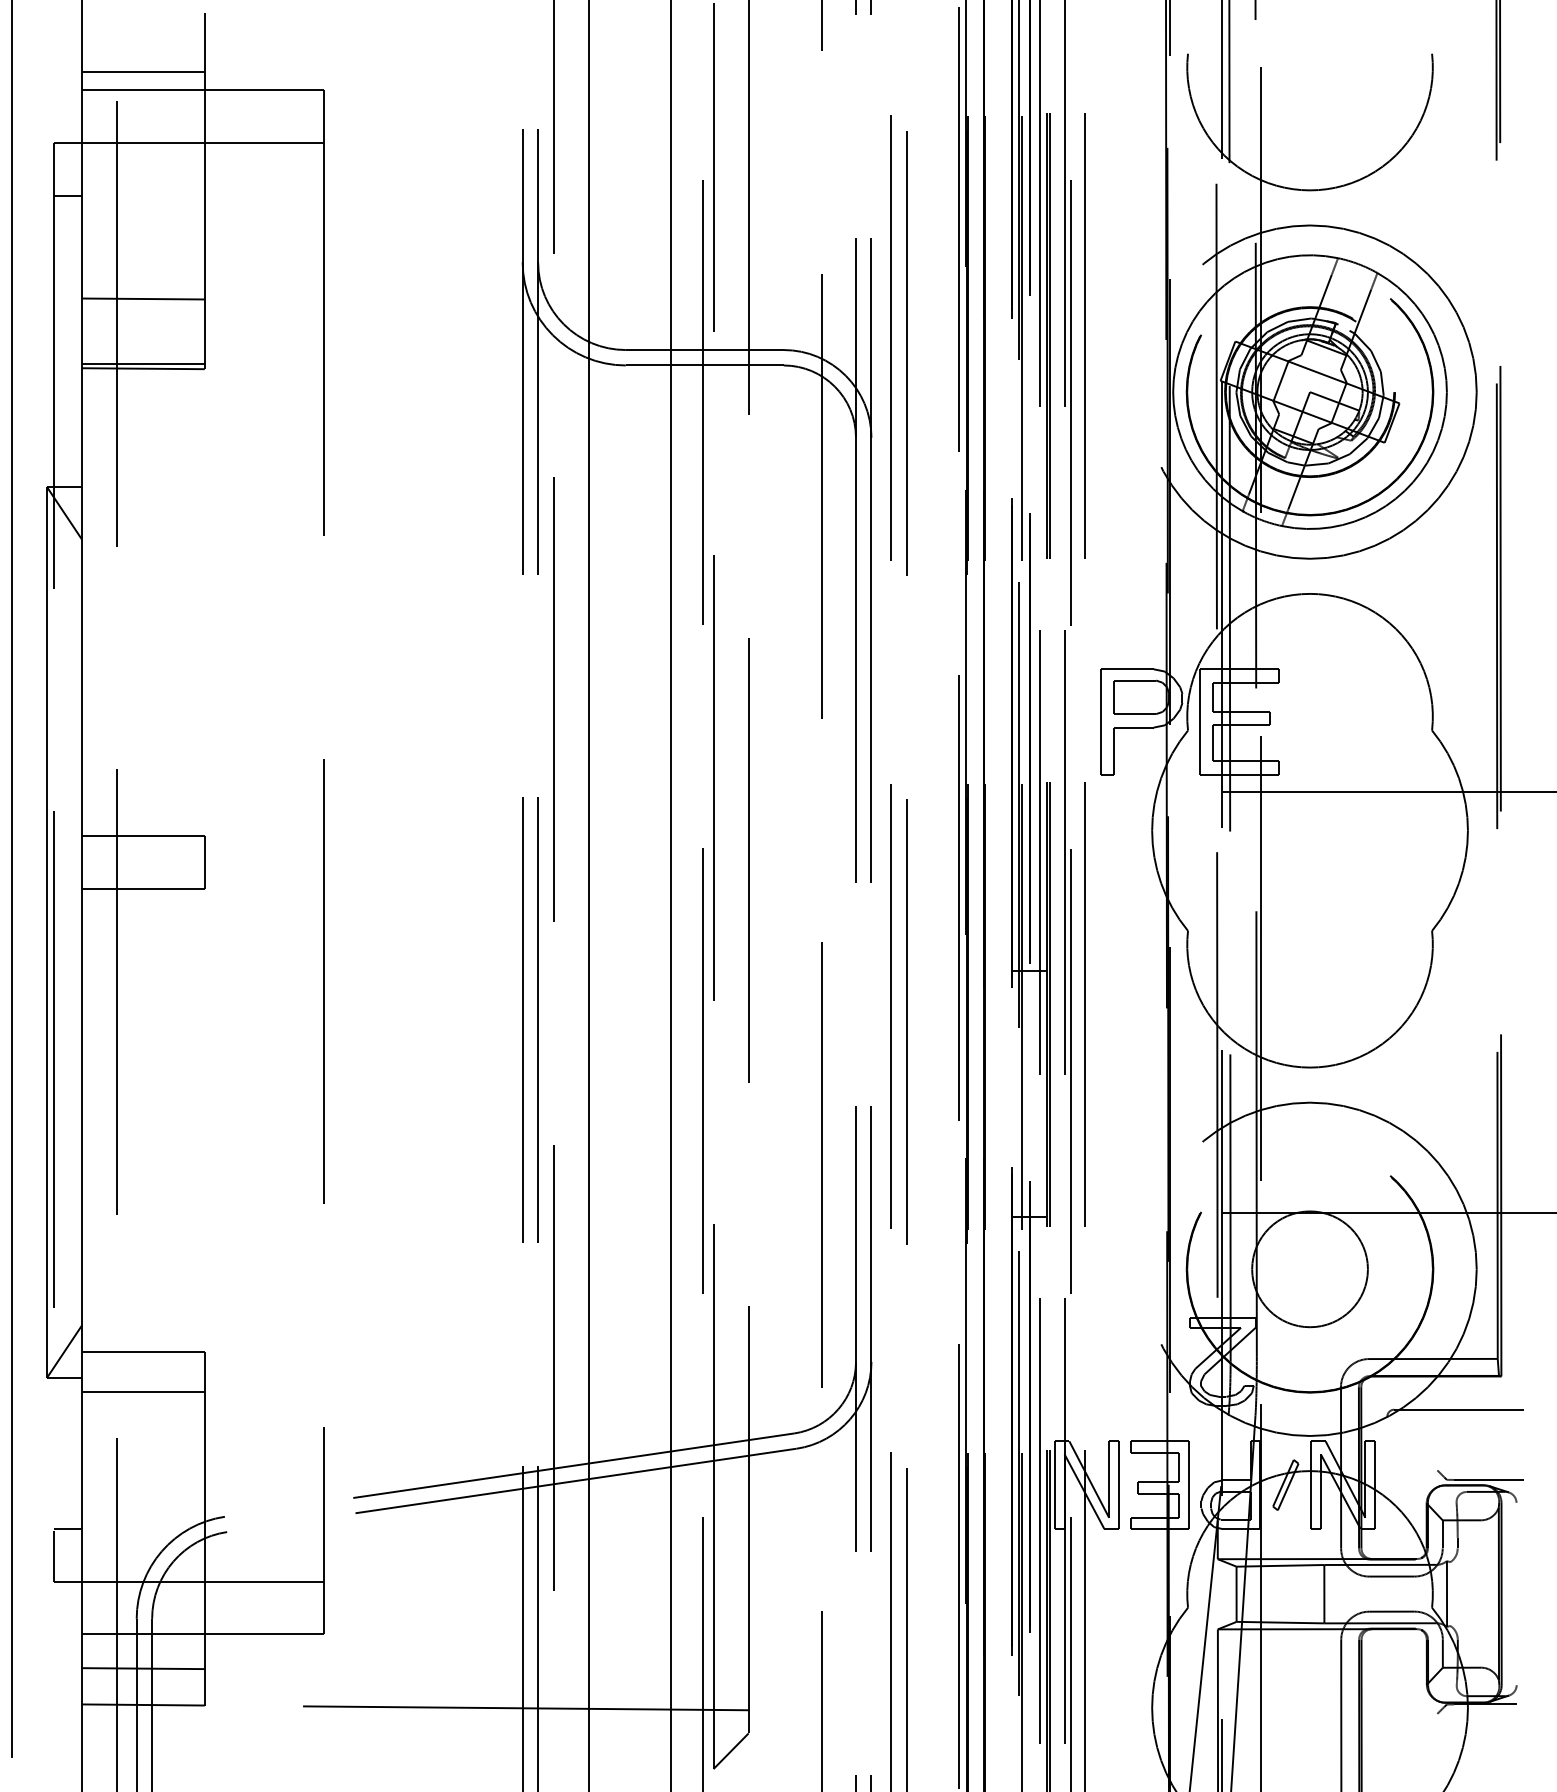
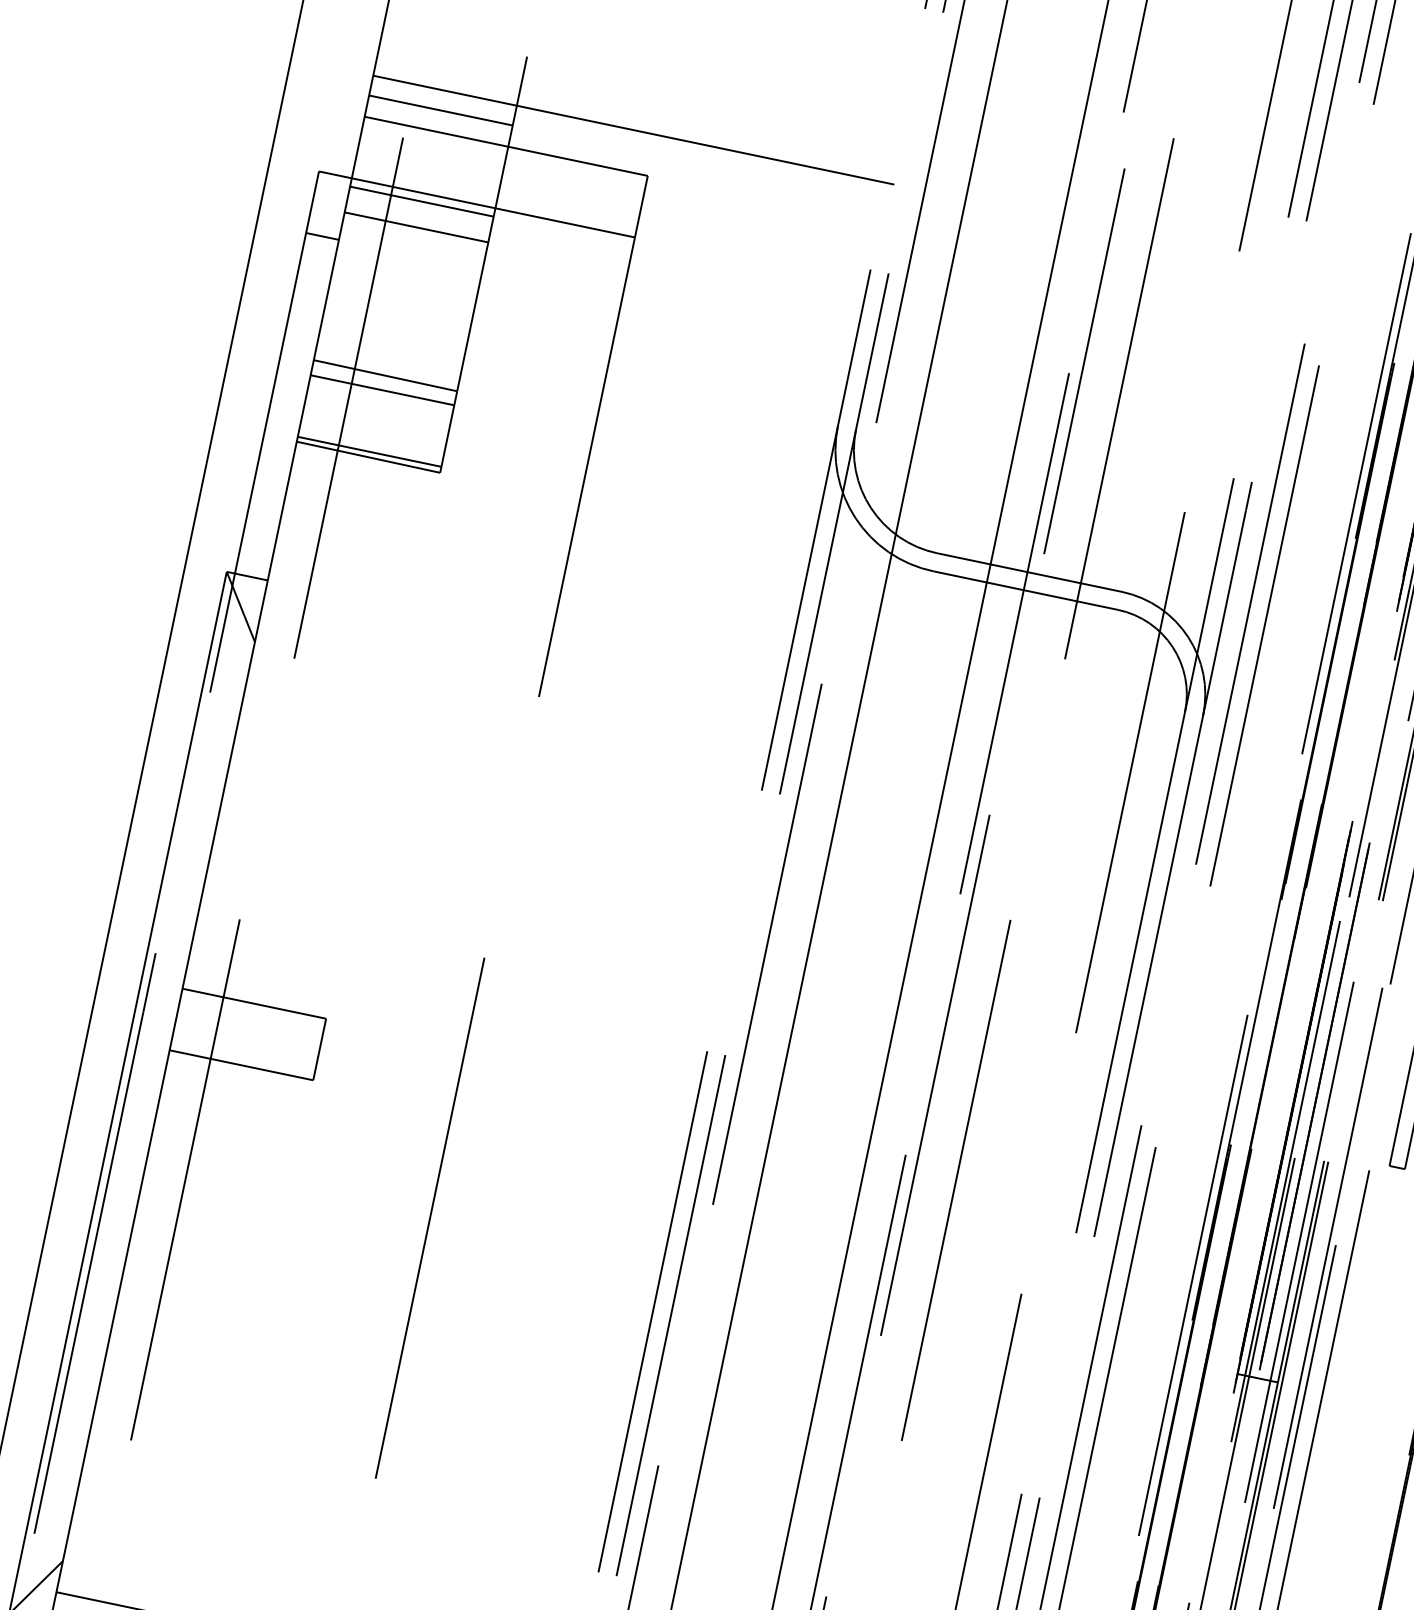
line: (309, 55) -> (639, 131), added
line: (142, 150) -> (420, 201), added
line: (142, 172) -> (415, 227), added
line: (142, 311) -> (381, 390), added

